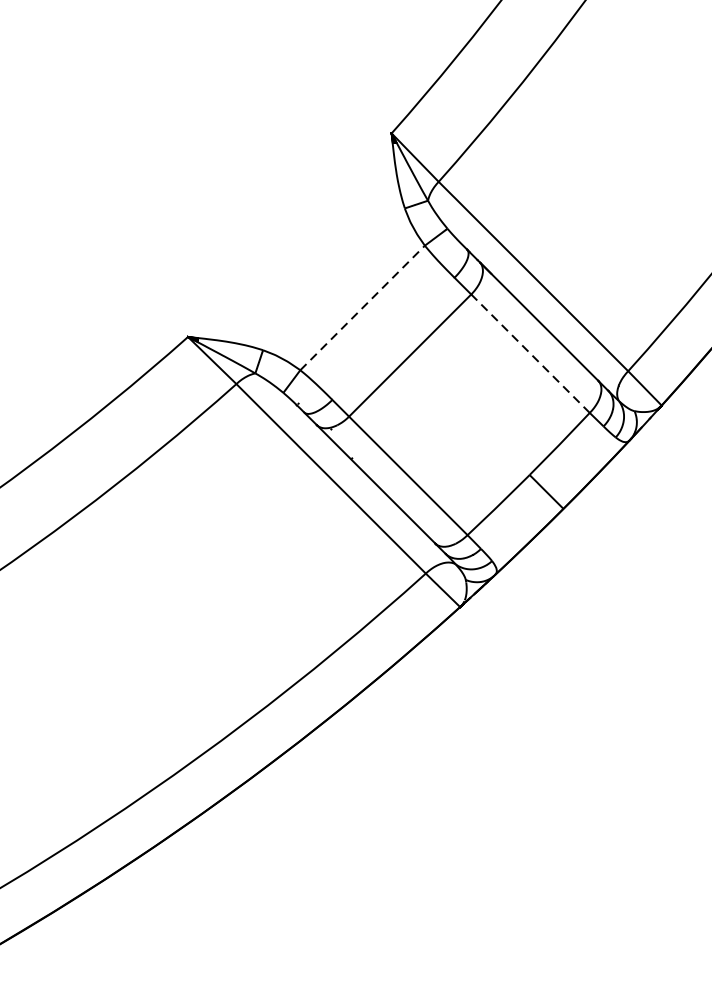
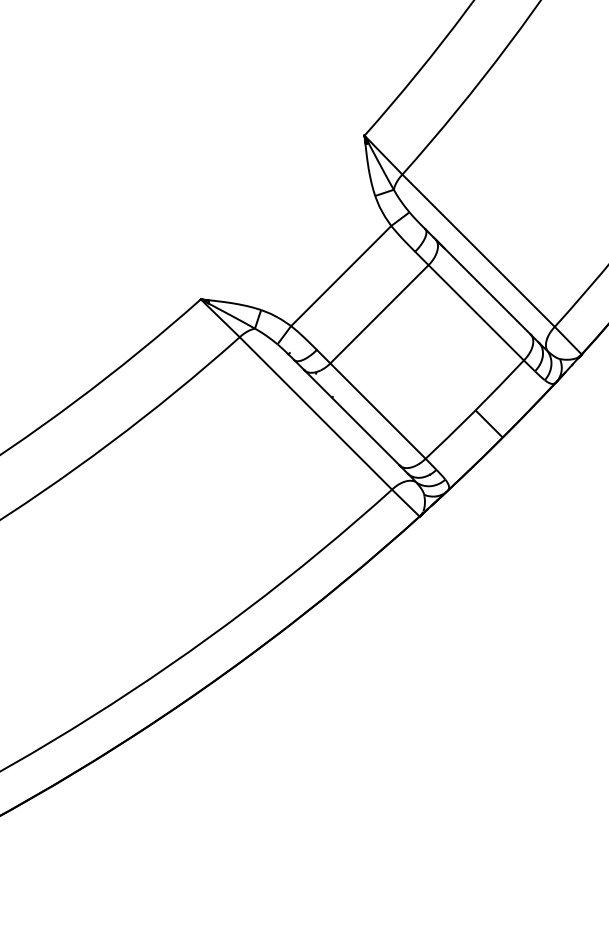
line: (362, 308) -> (341, 276), dashed -> solid
line: (529, 353) -> (475, 312), dashed -> solid

